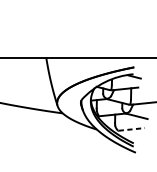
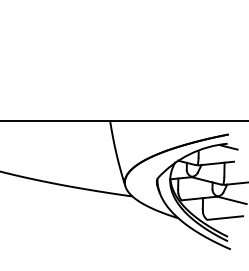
line: (131, 129) -> (225, 218), dashed -> solid

